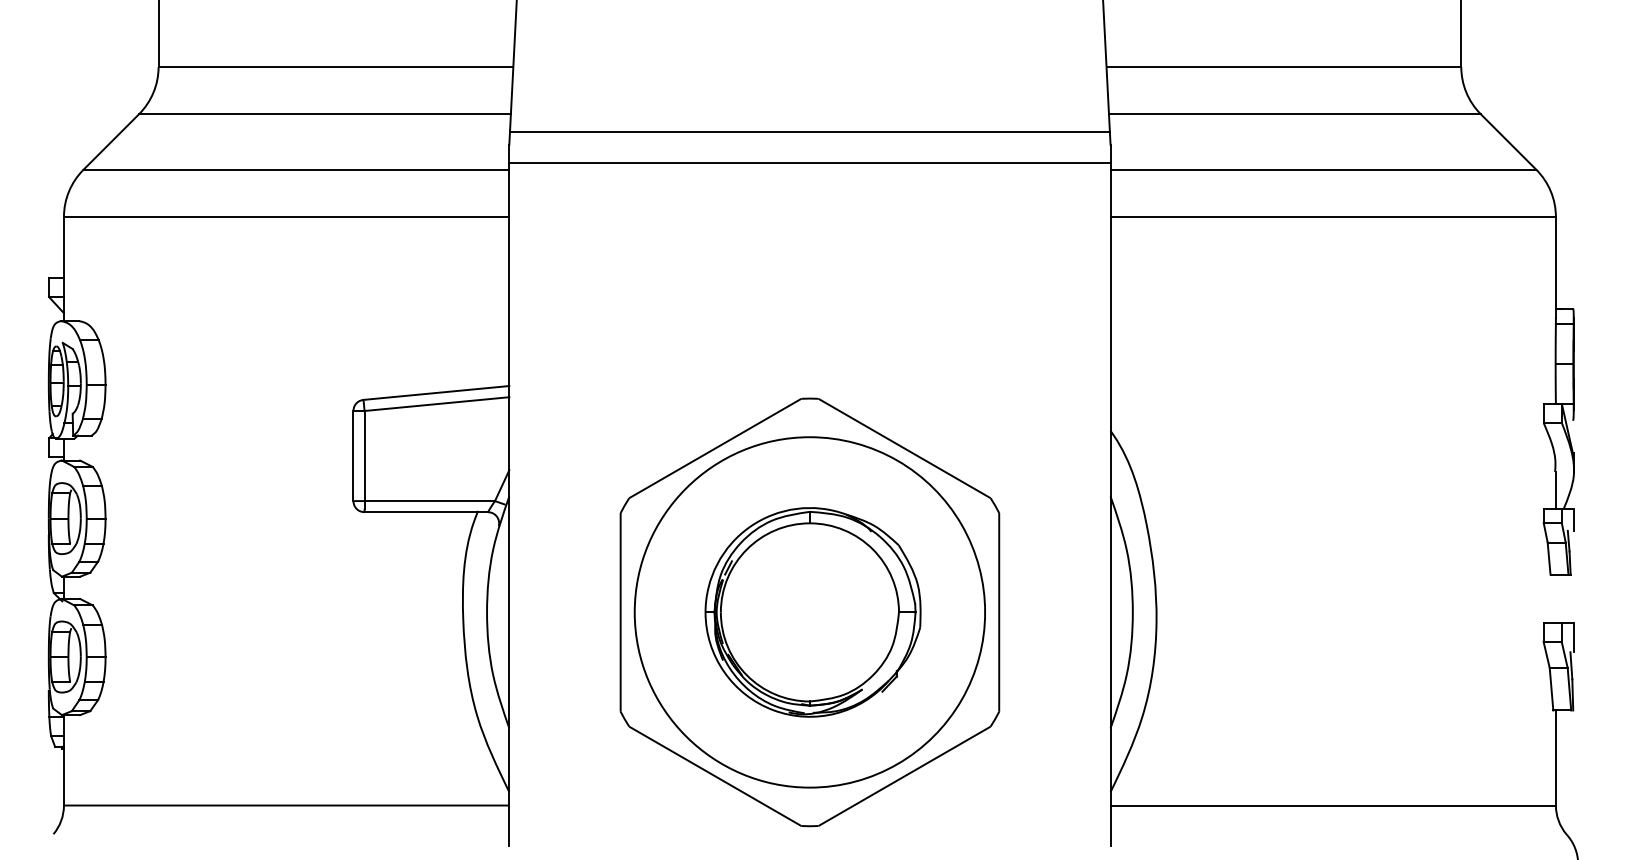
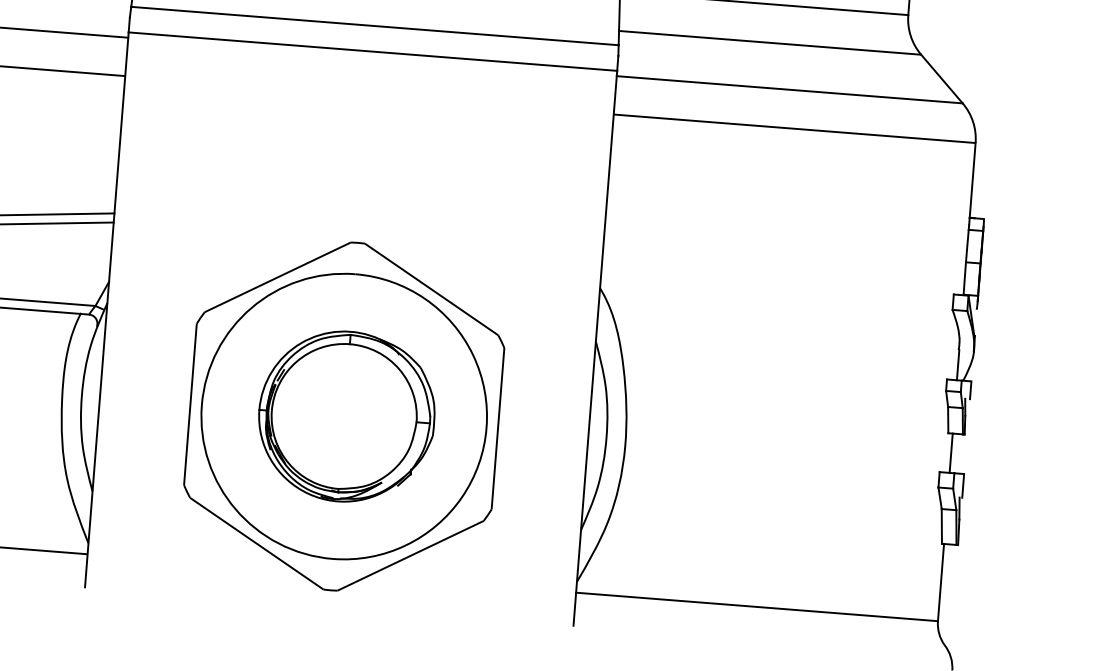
line: (1555, 598) -> (950, 452), added

